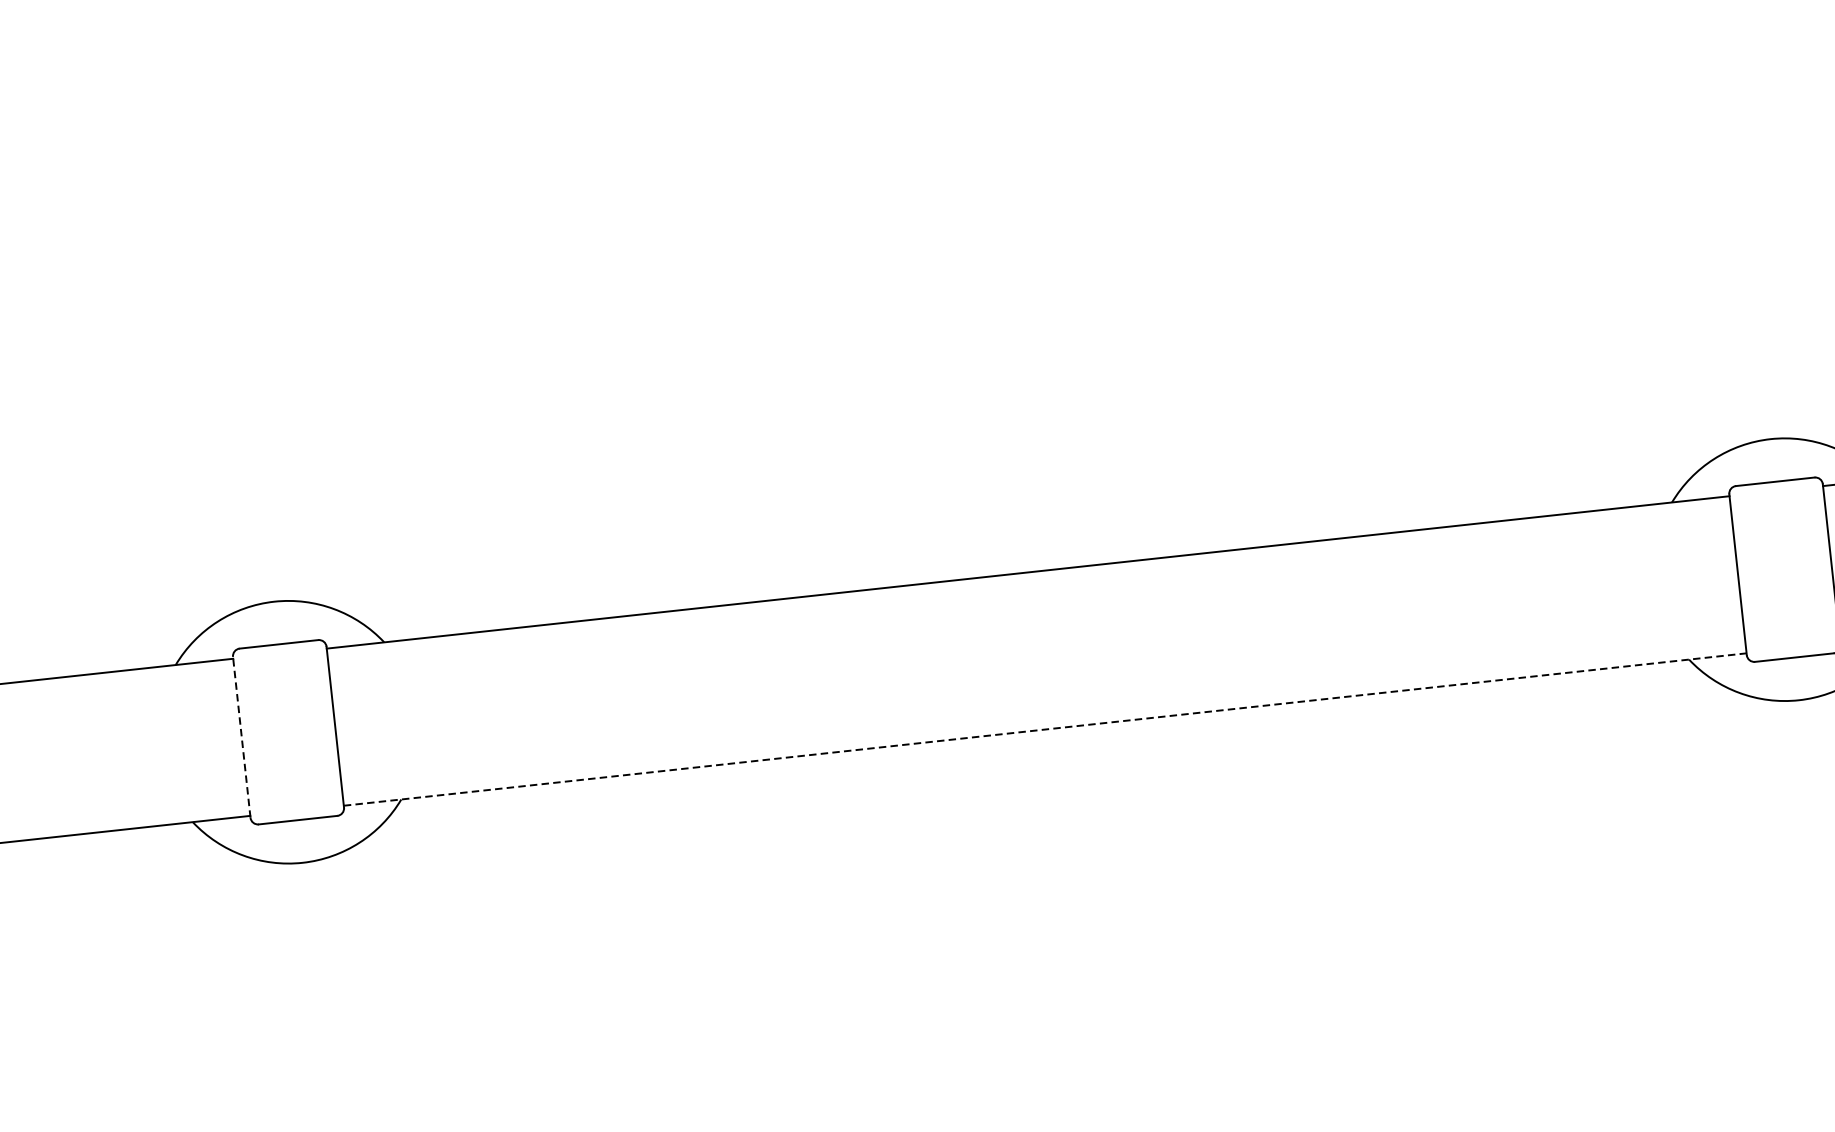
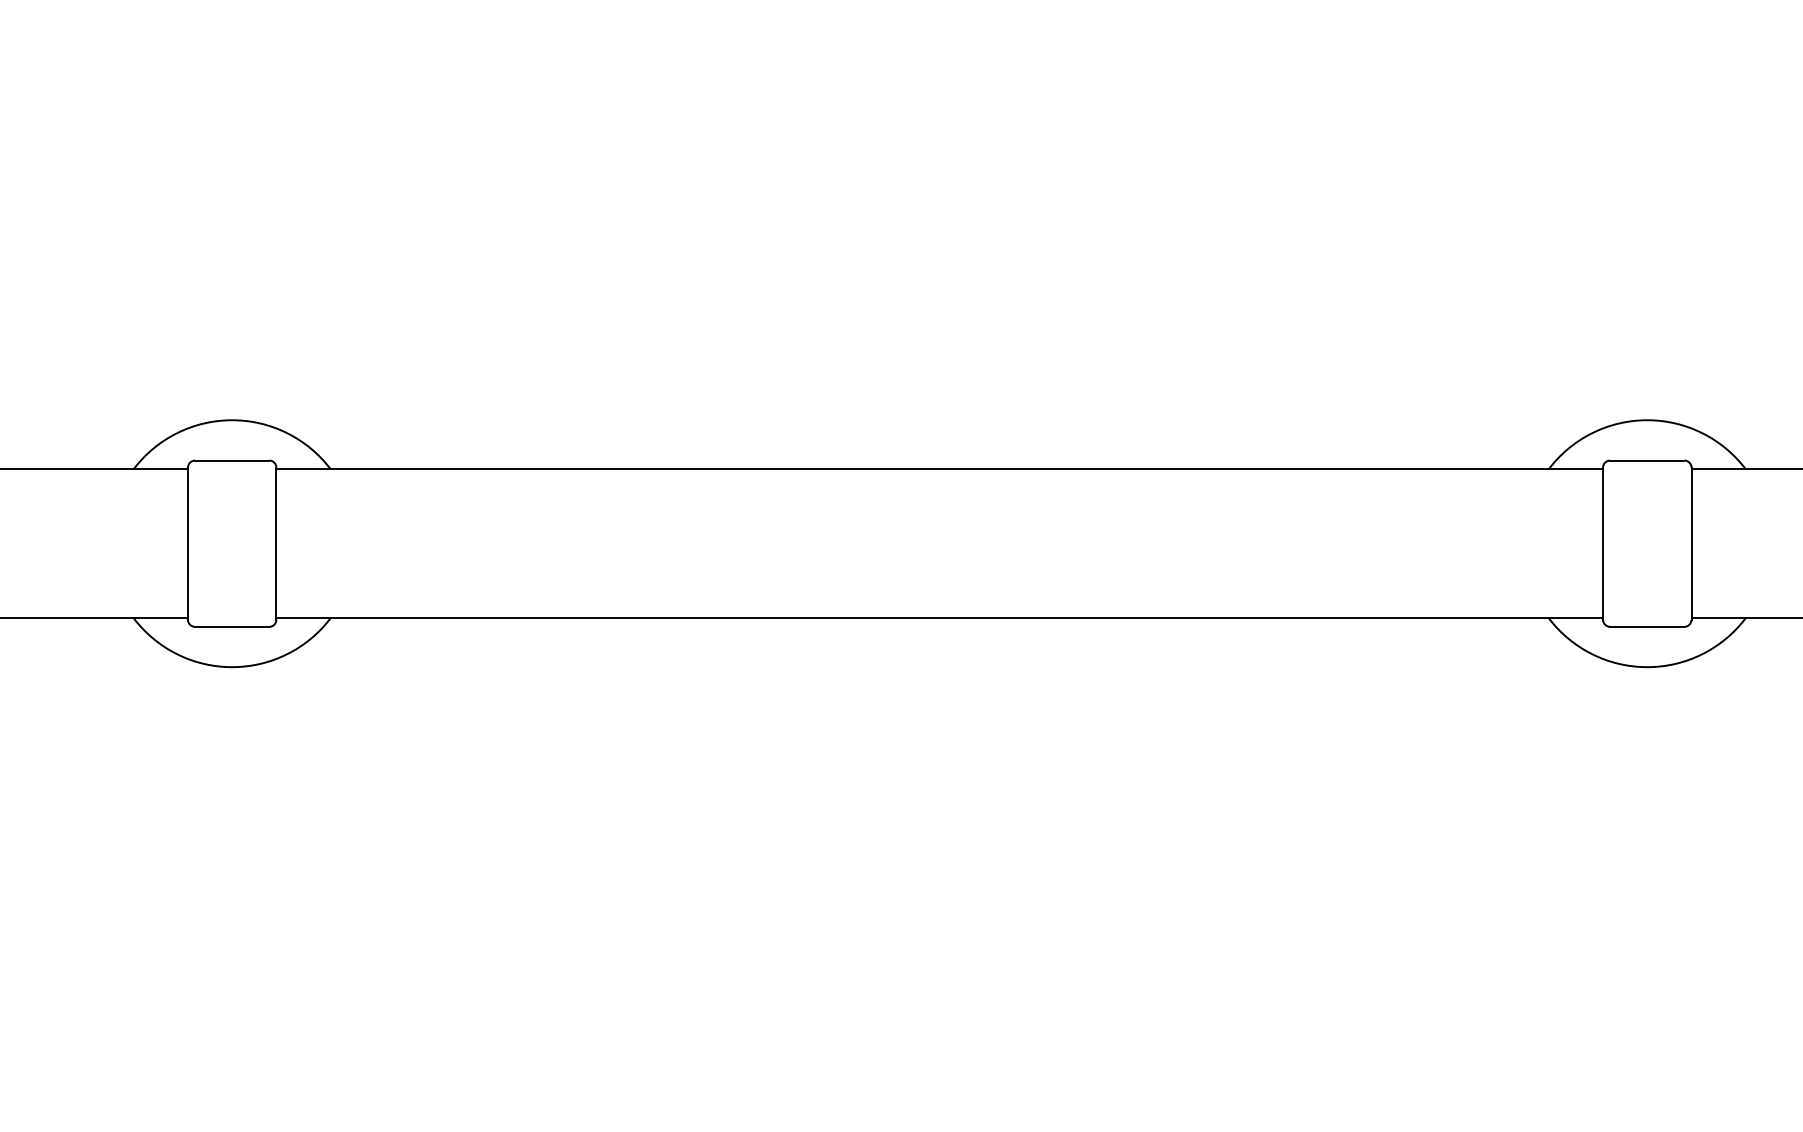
line: (1046, 729) -> (940, 618), dashed -> solid
line: (241, 737) -> (187, 543), dashed -> solid

